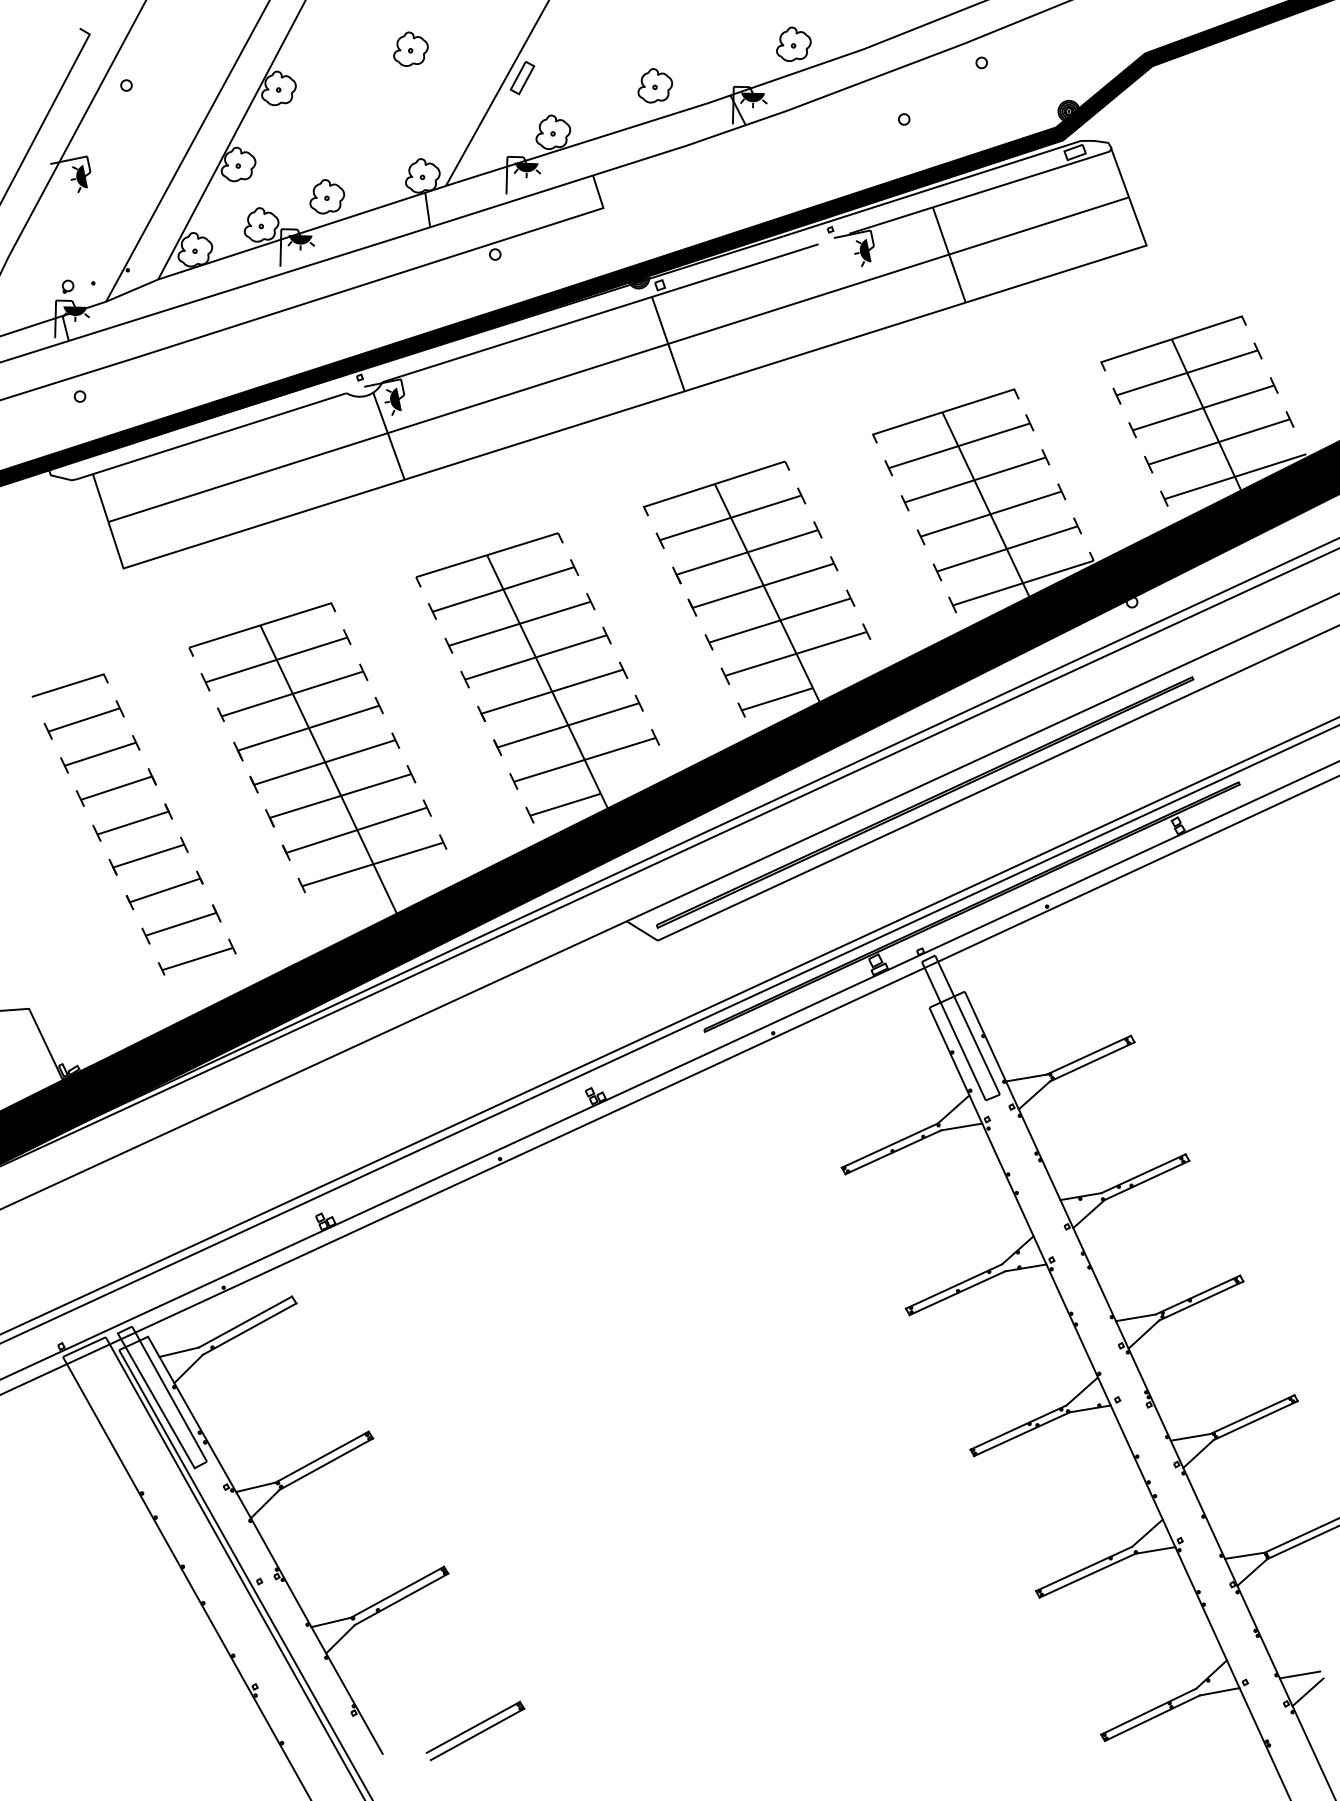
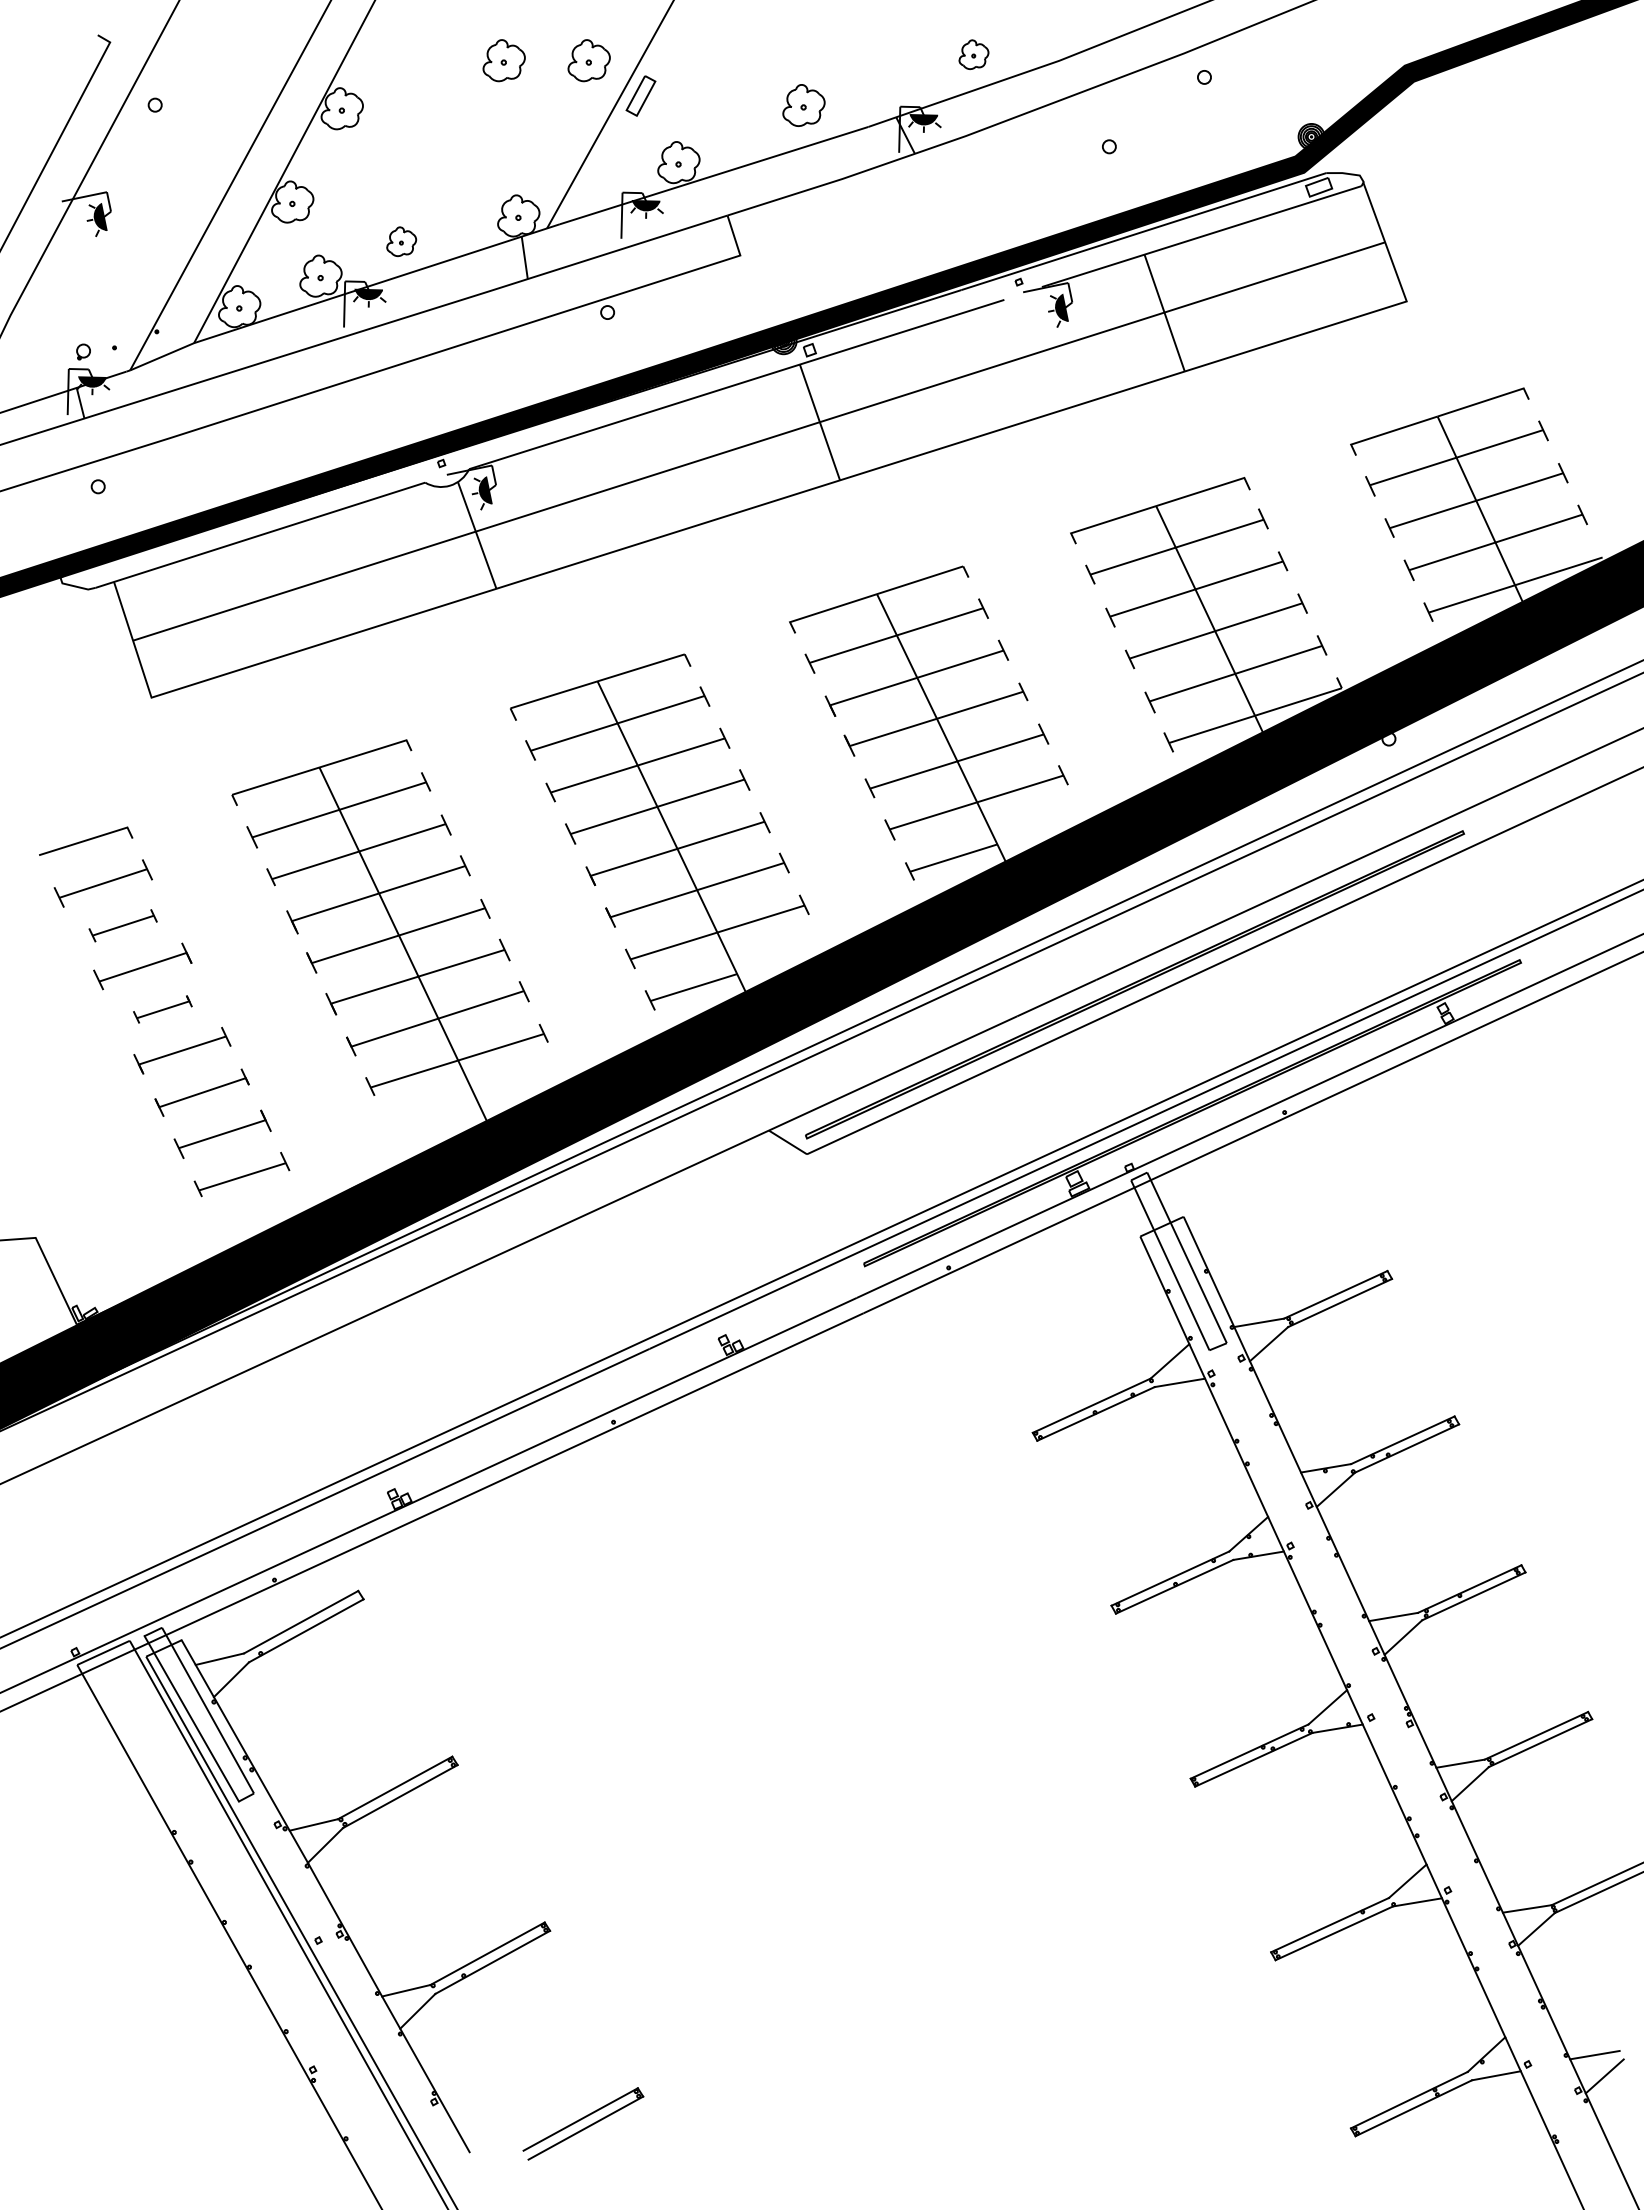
part: (793, 44) -> (973, 54), size x0.7
part: (479, 49) -> (588, 60), added
part: (327, 196) -> (401, 241), size x0.7
part: (100, 754) -> (123, 925), size x0.7
part: (132, 822) -> (162, 1009), size x0.6

